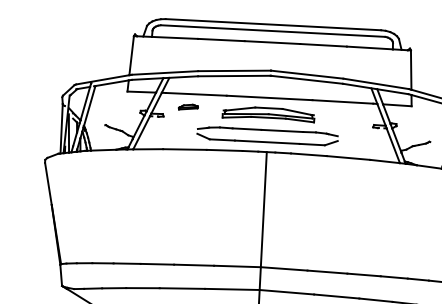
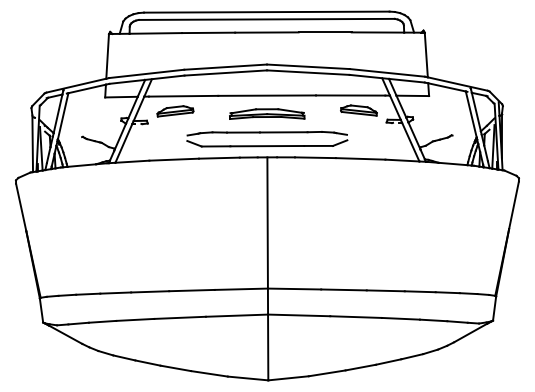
part: (188, 107) -> (175, 111), size x1.67
part: (269, 113) -> (267, 113), size x0.71
part: (349, 115) -> (358, 110), added

